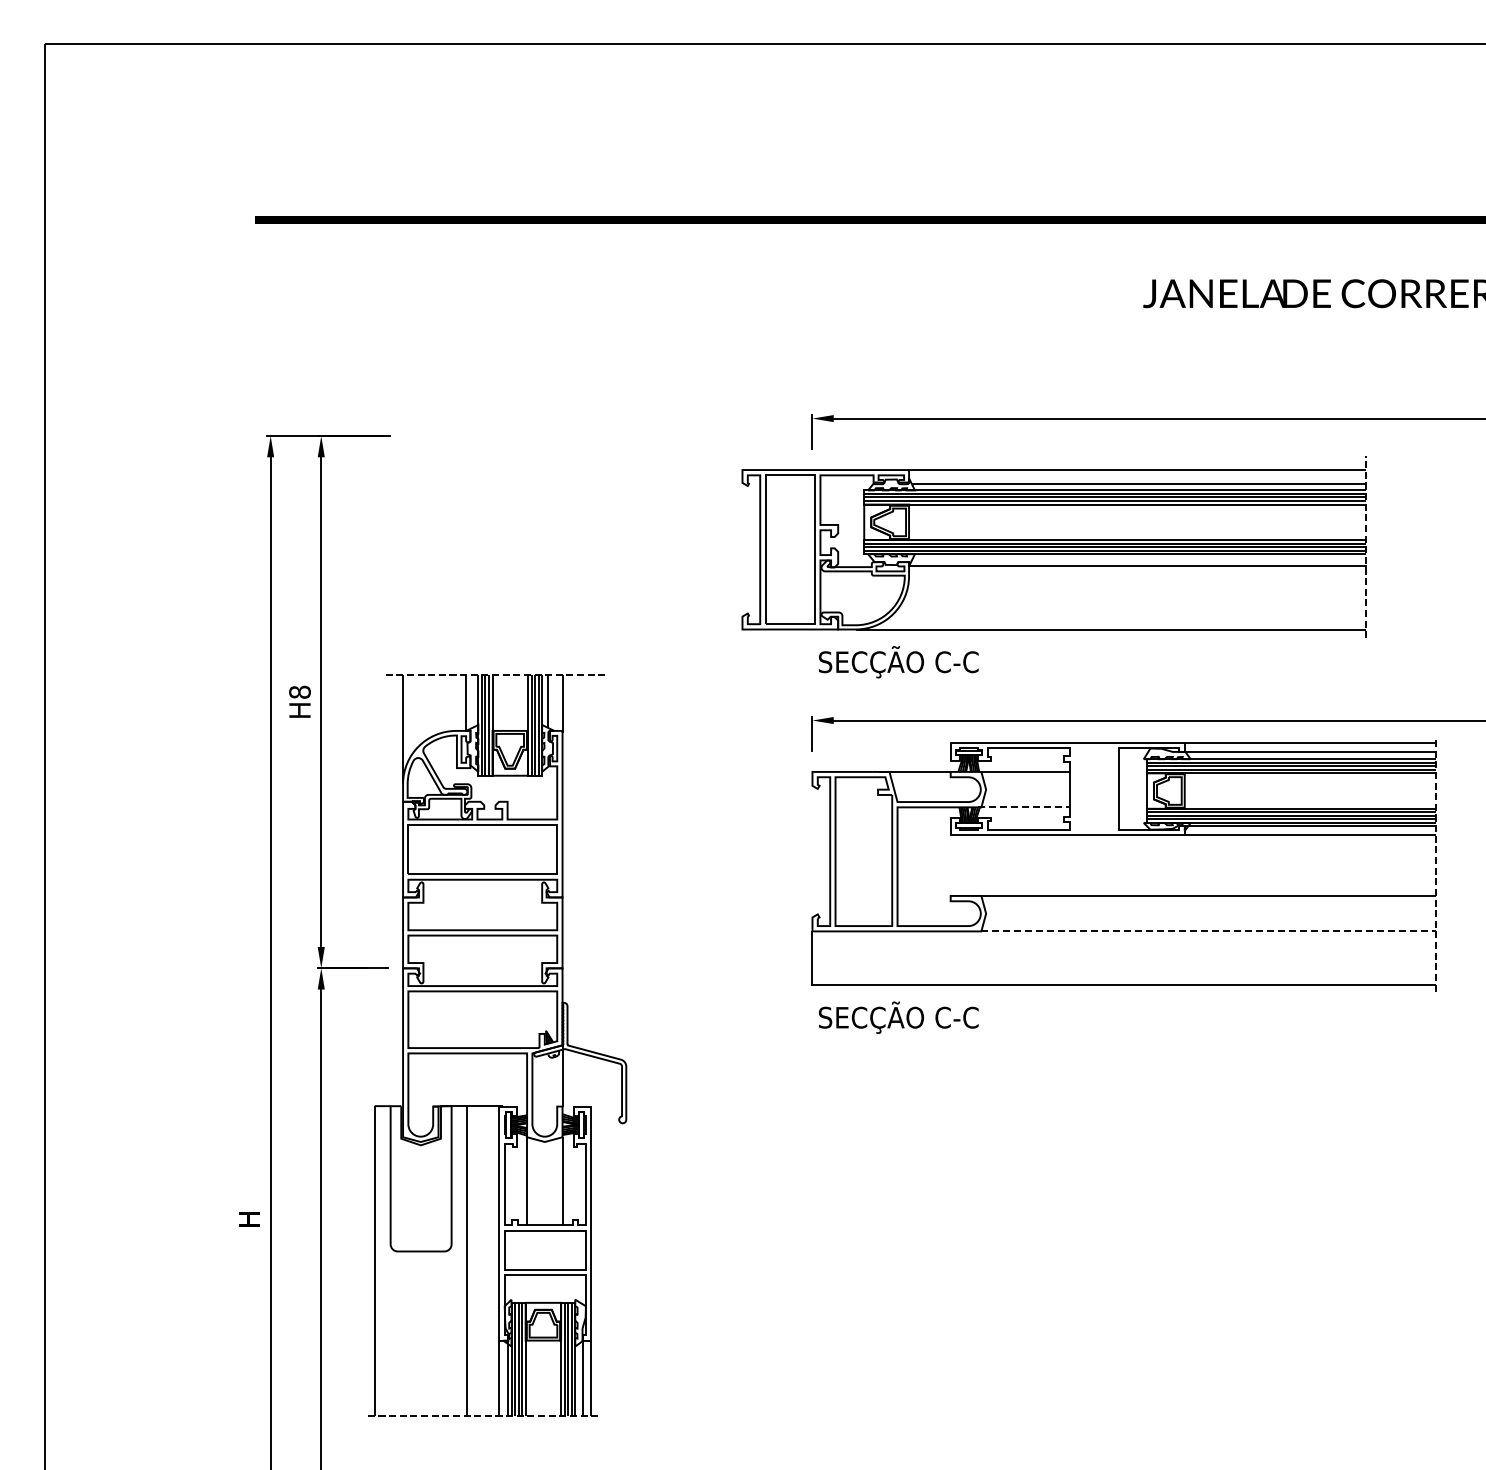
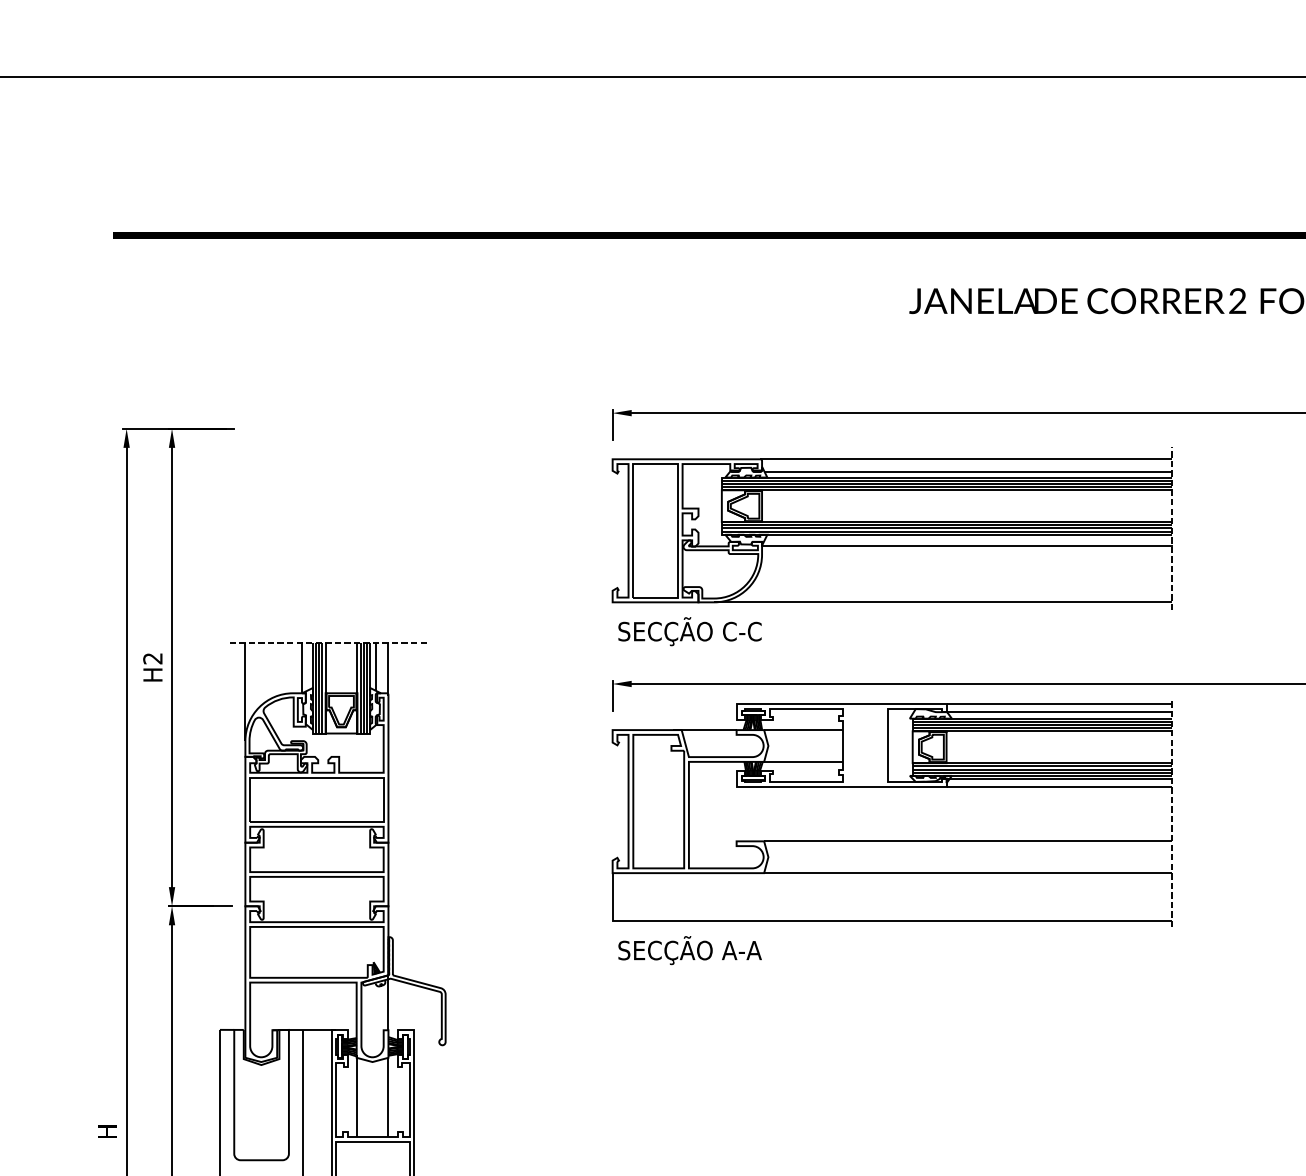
part: (1053, 546) -> (891, 527), moved
text: (299, 691) -> (152, 657), H8 -> H2
line: (1023, 807) -> (801, 762), dashed -> solid
line: (1209, 931) -> (968, 873), dashed -> solid
text: (956, 1017) -> (741, 950), SECÇÃO C-C -> SECÇÃO A-A

